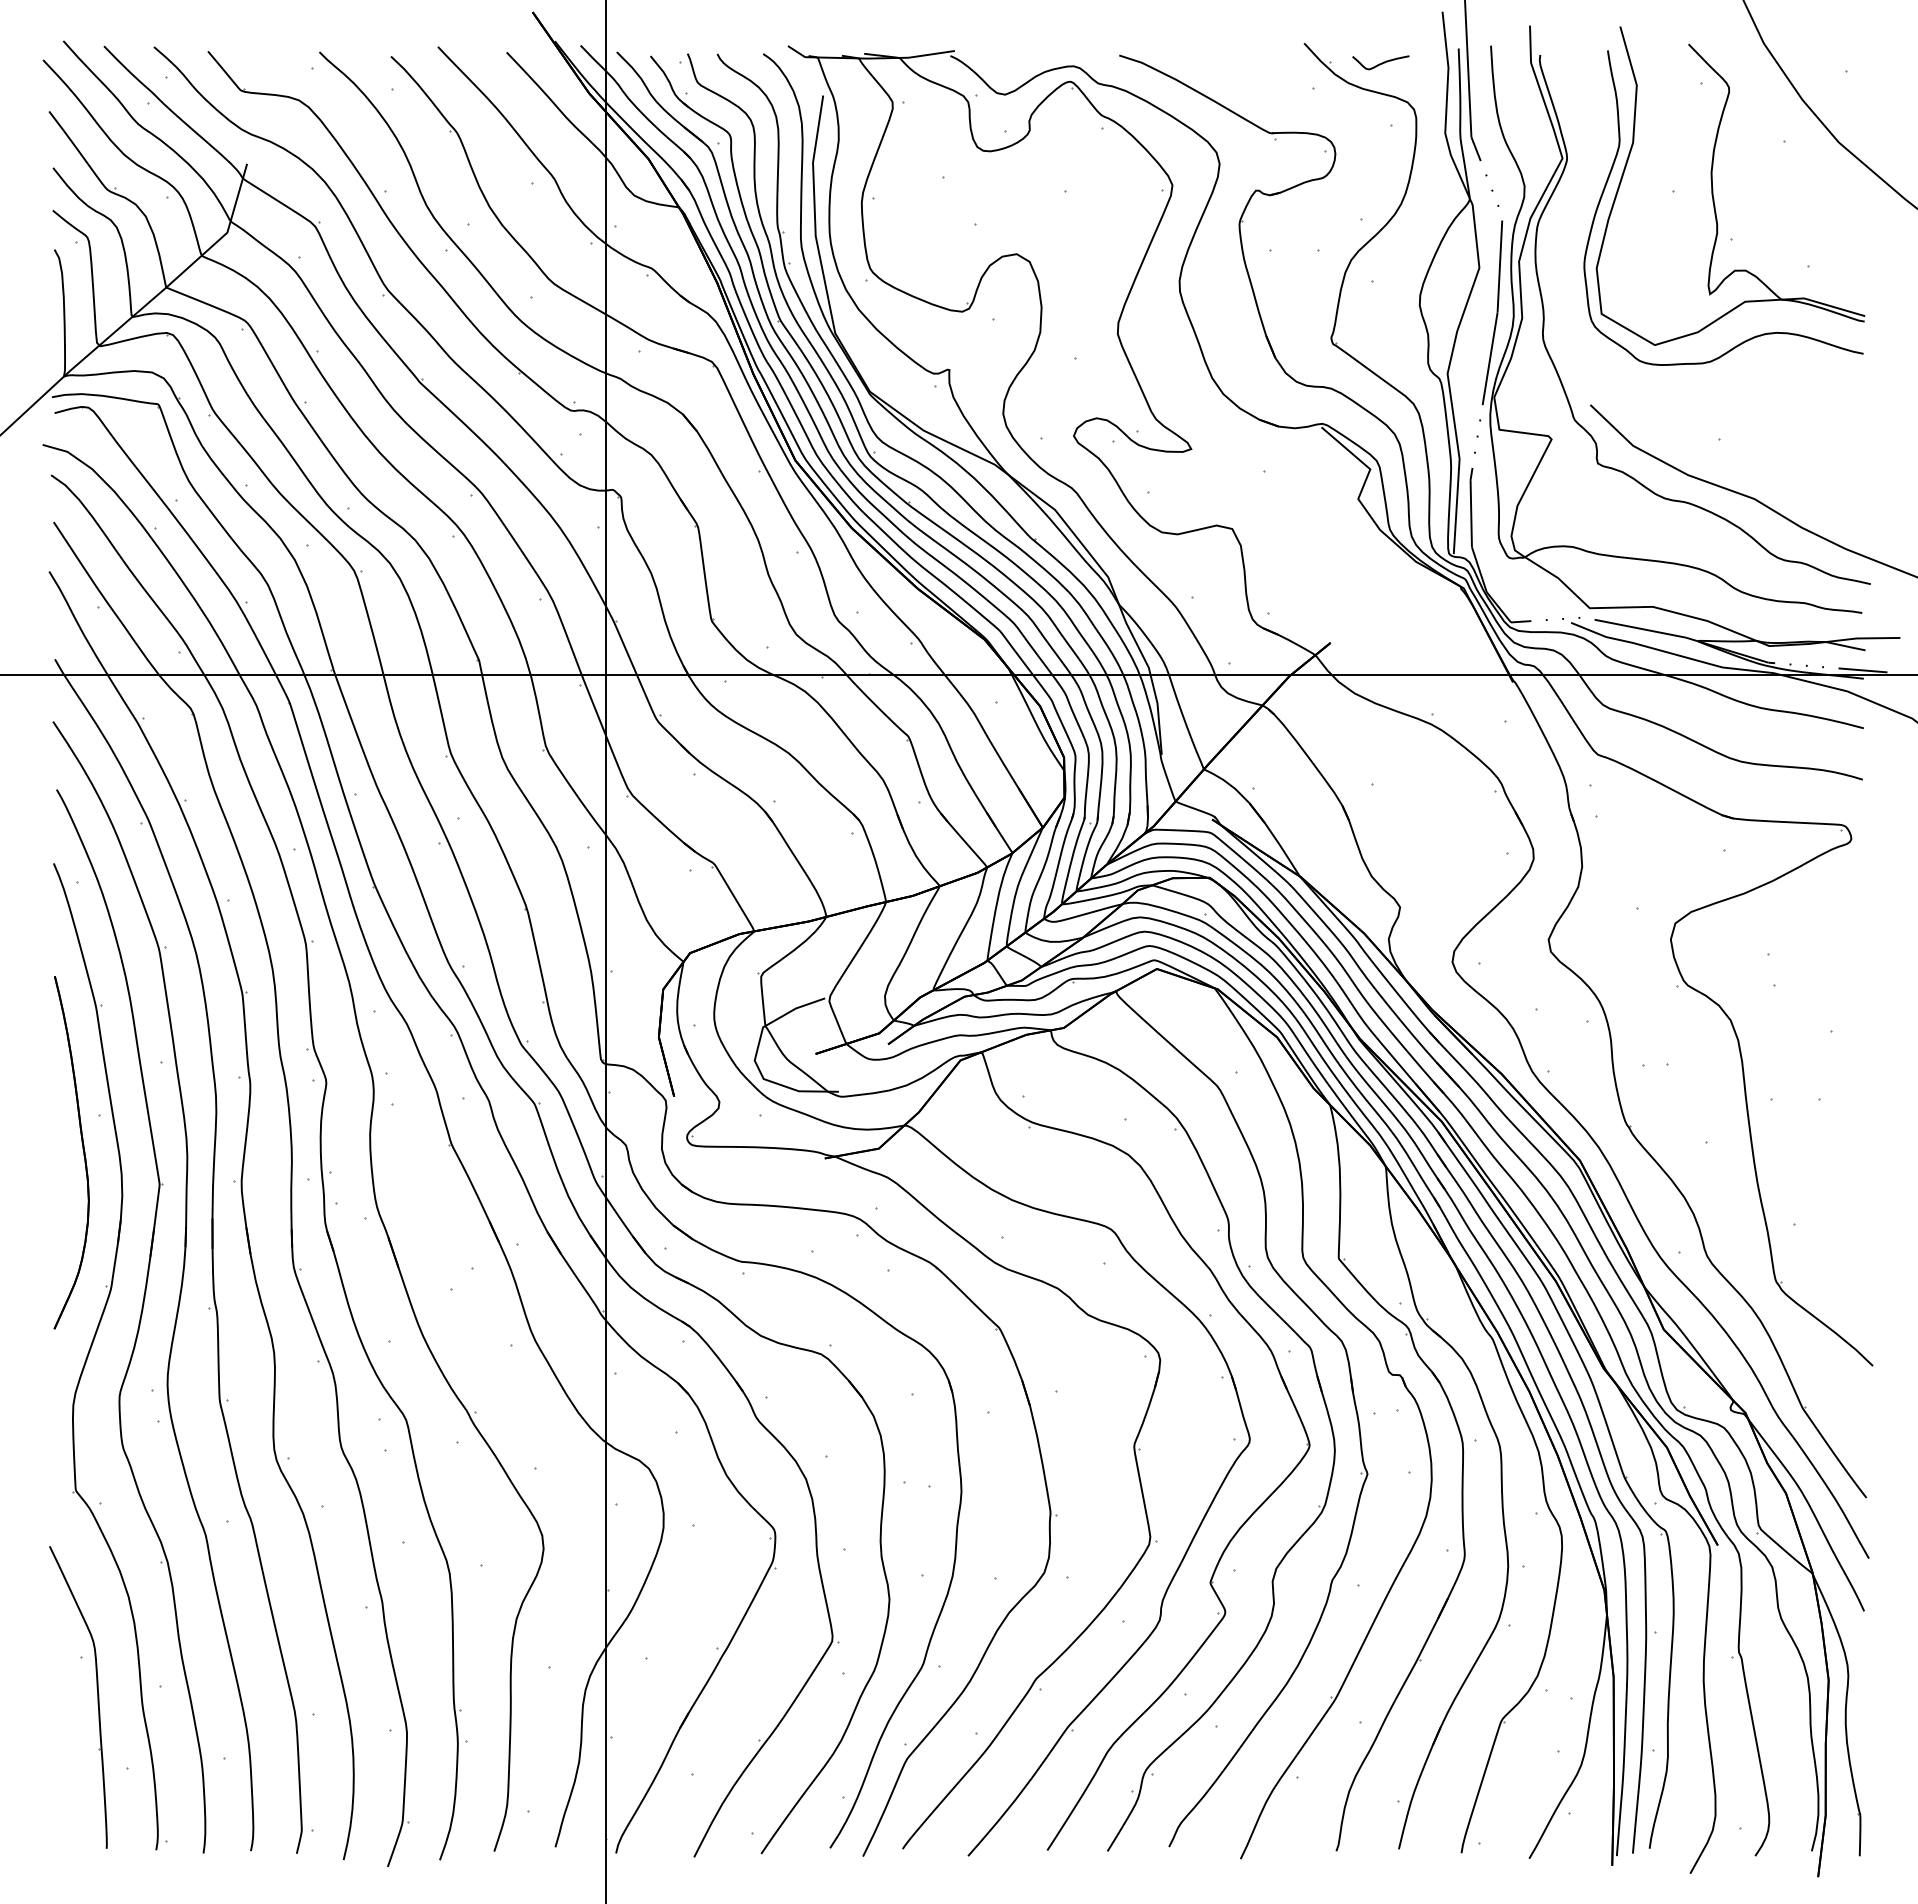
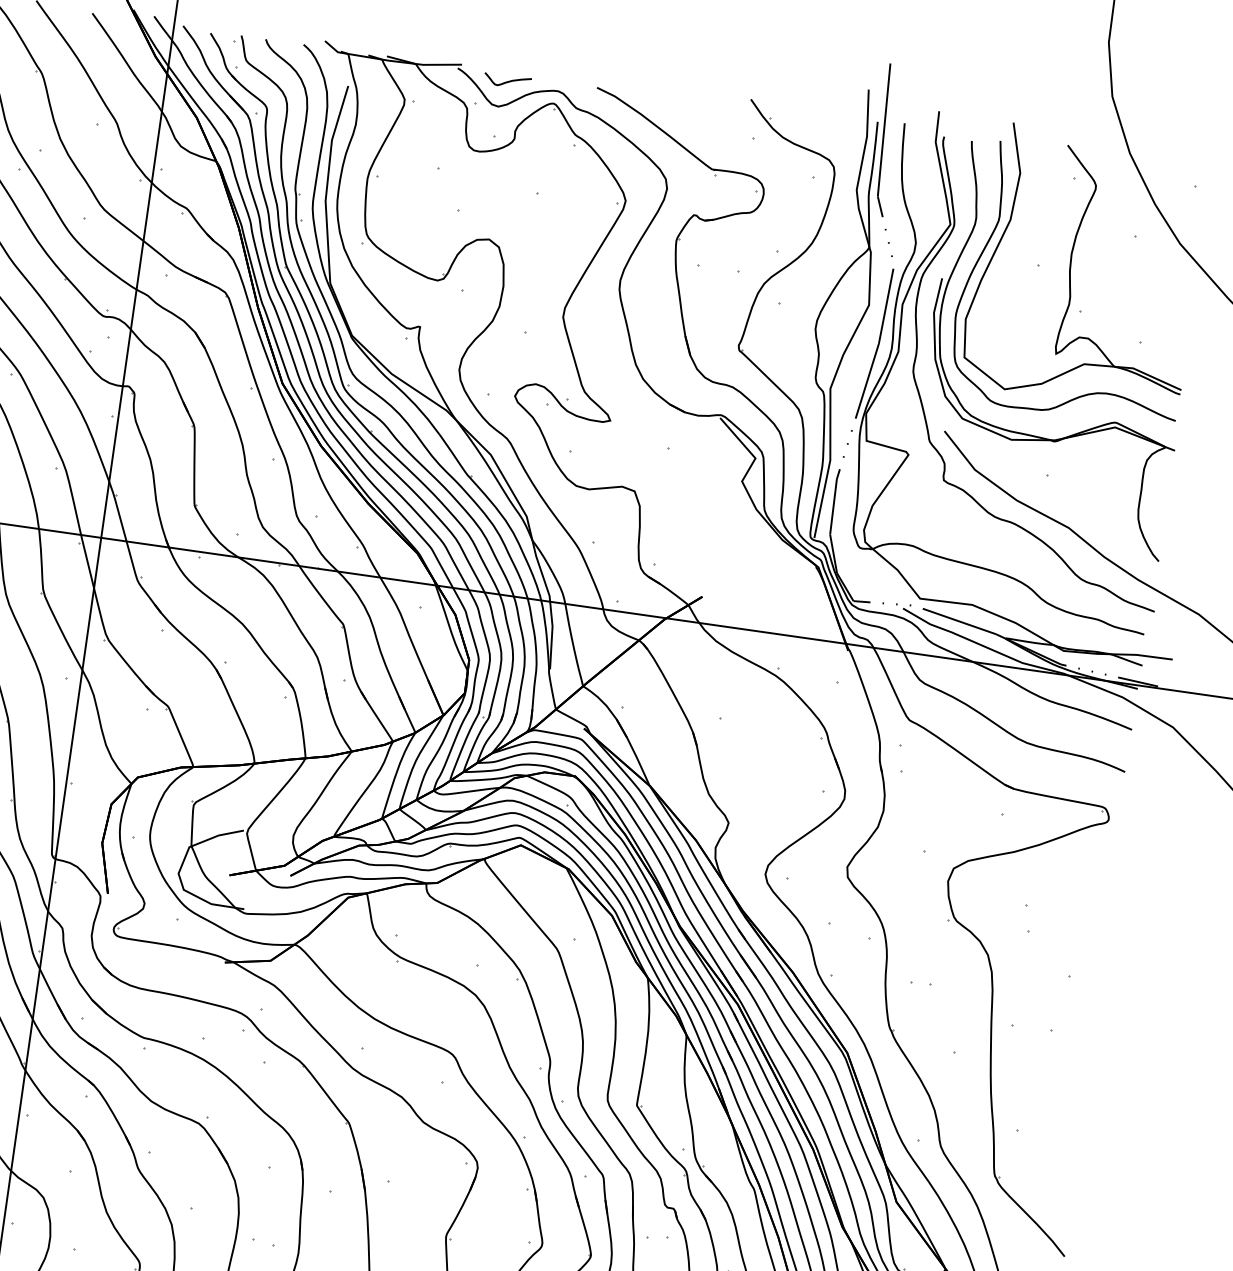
curve: (1381, 62) -> (508, 80), moved
part: (1758, 379) -> (1086, 429), added

